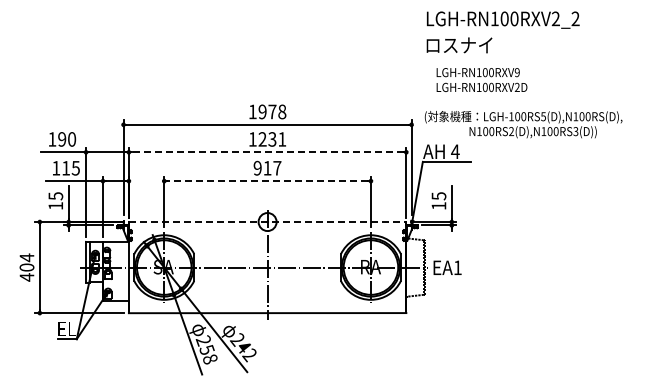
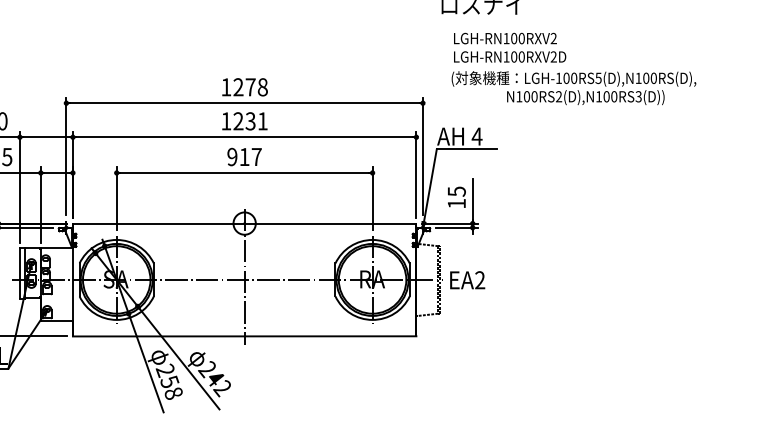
text: (516, 72) -> (552, 38), LGH-RN100RXV9 -> LGH-RN100RXV2
text: (262, 112) -> (238, 88), 1978 -> 1278
text: (523, 124) -> (573, 88), moved
line: (267, 152) -> (244, 137), dashed -> solid
line: (267, 181) -> (244, 173), dashed -> solid
line: (267, 222) -> (244, 224), dashed -> solid
text: (457, 267) -> (479, 279), EA1 -> EA2

